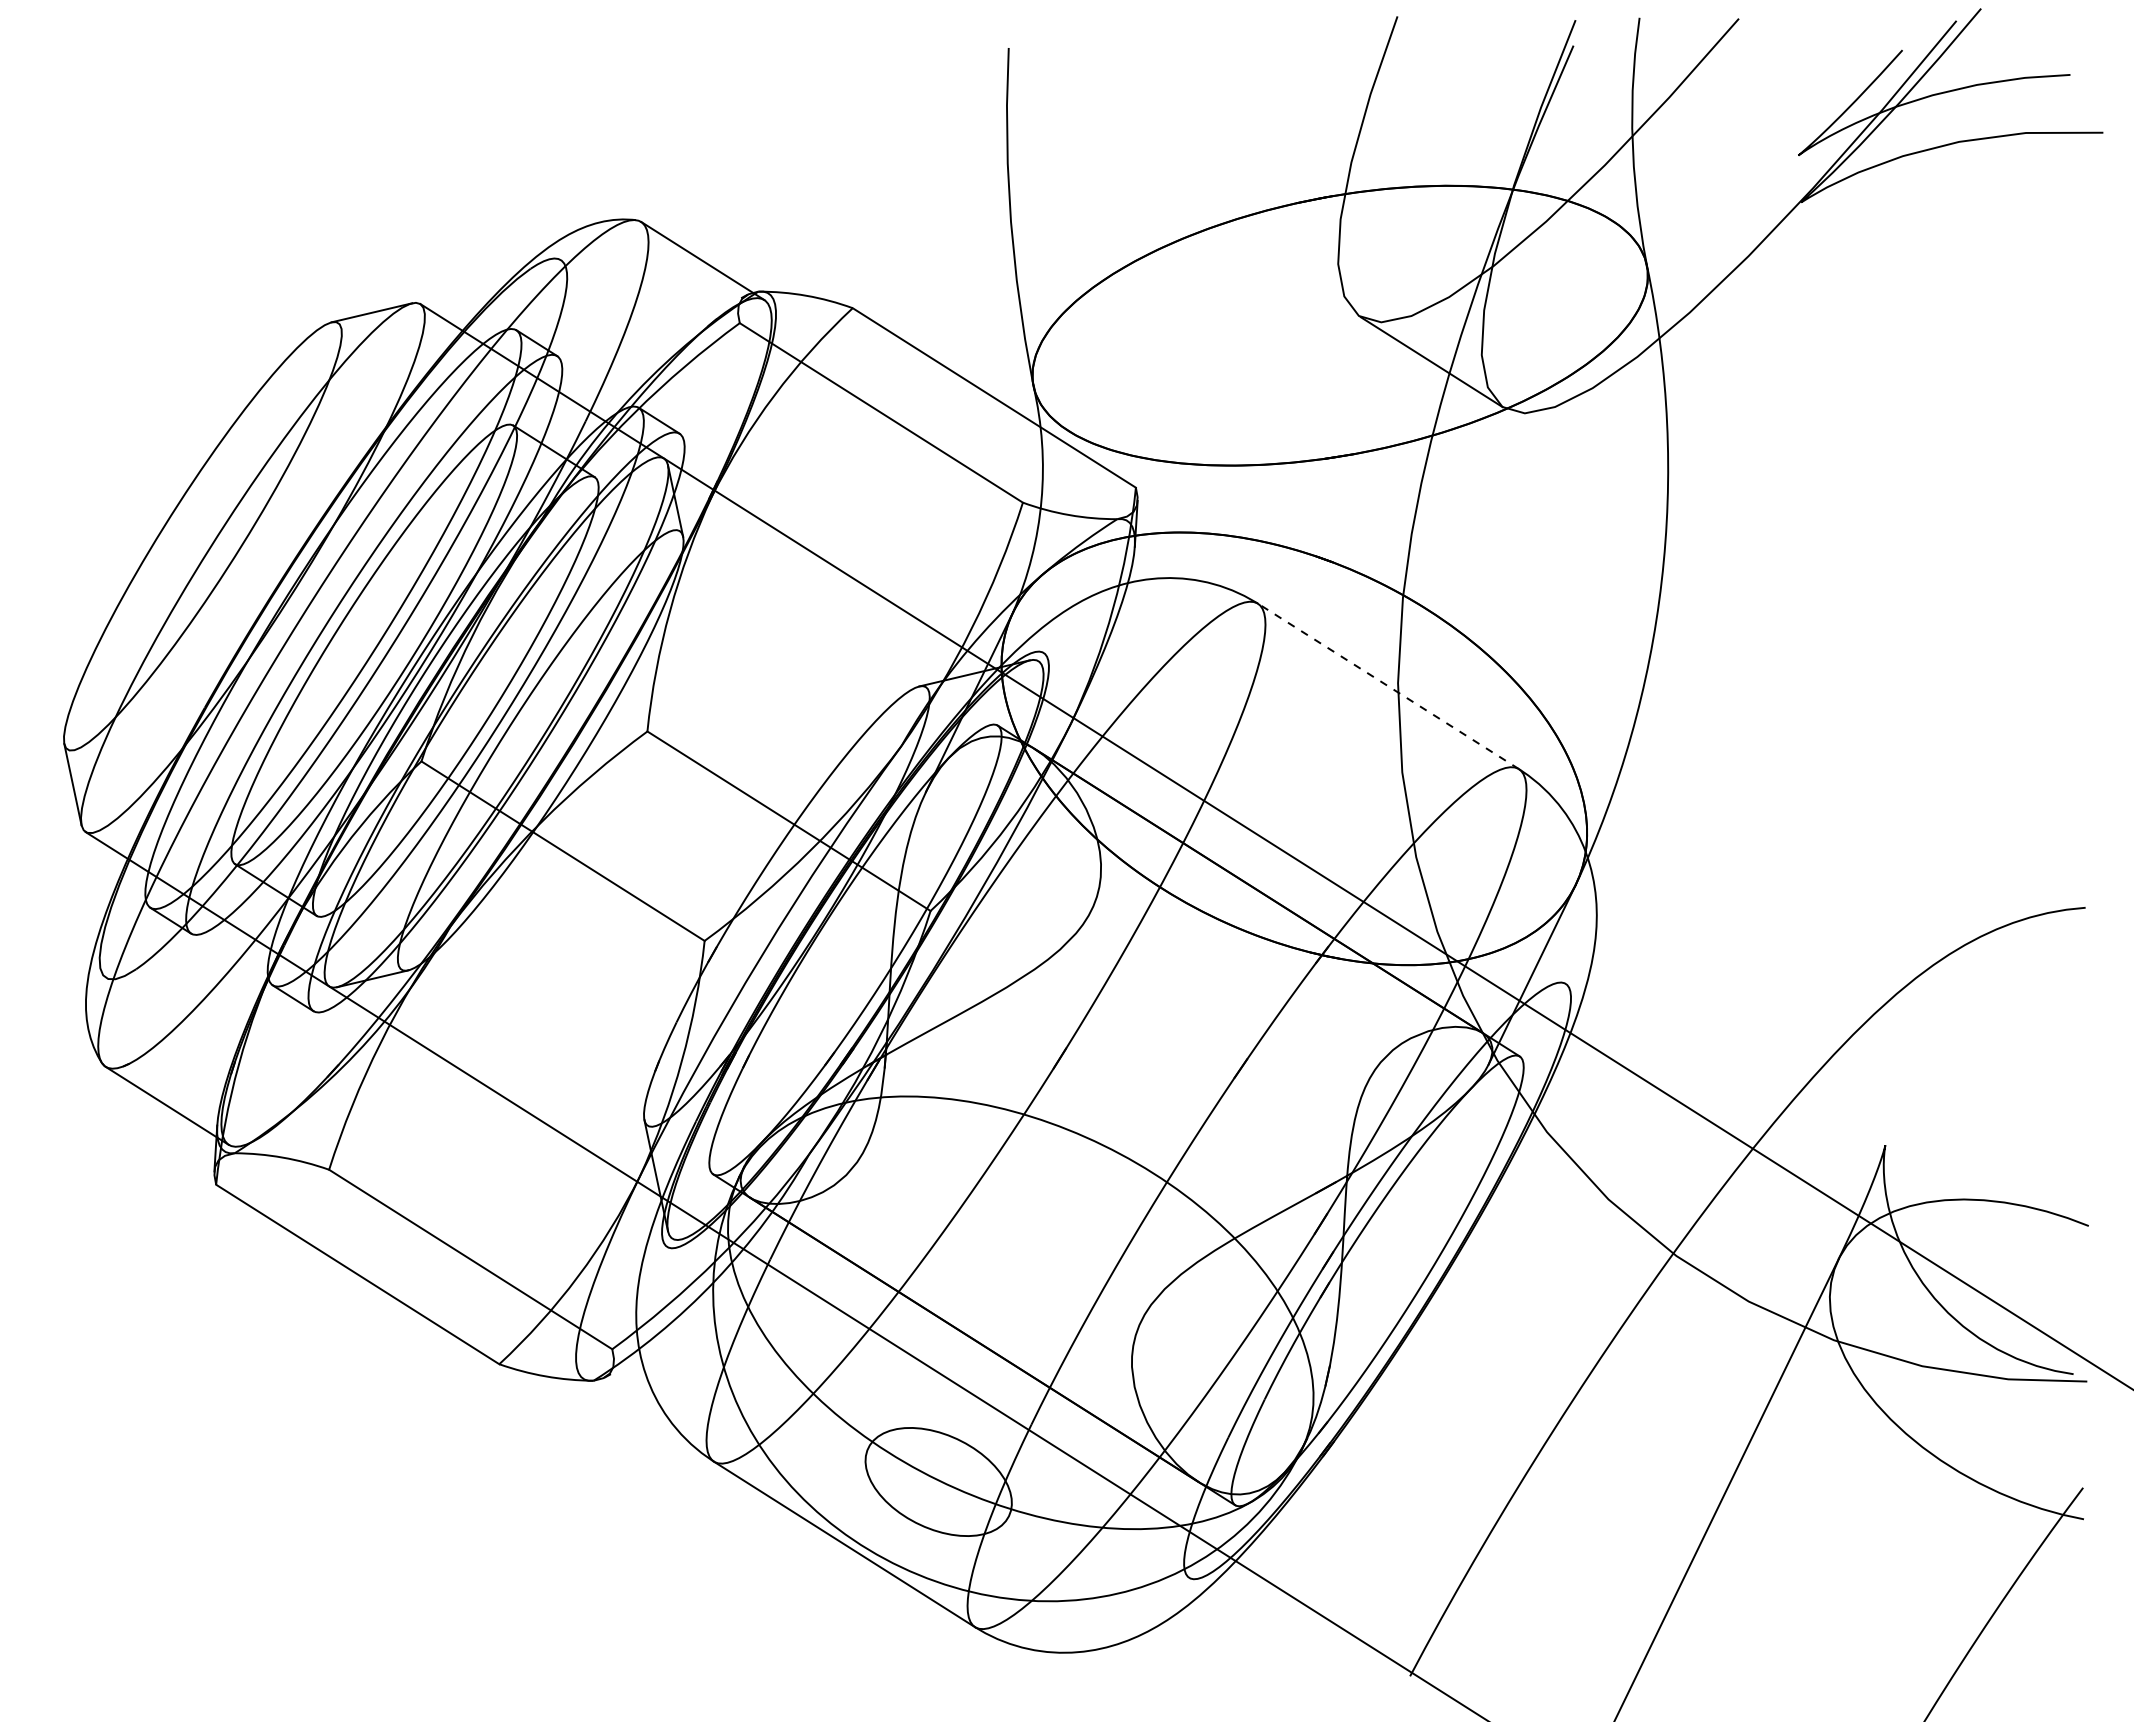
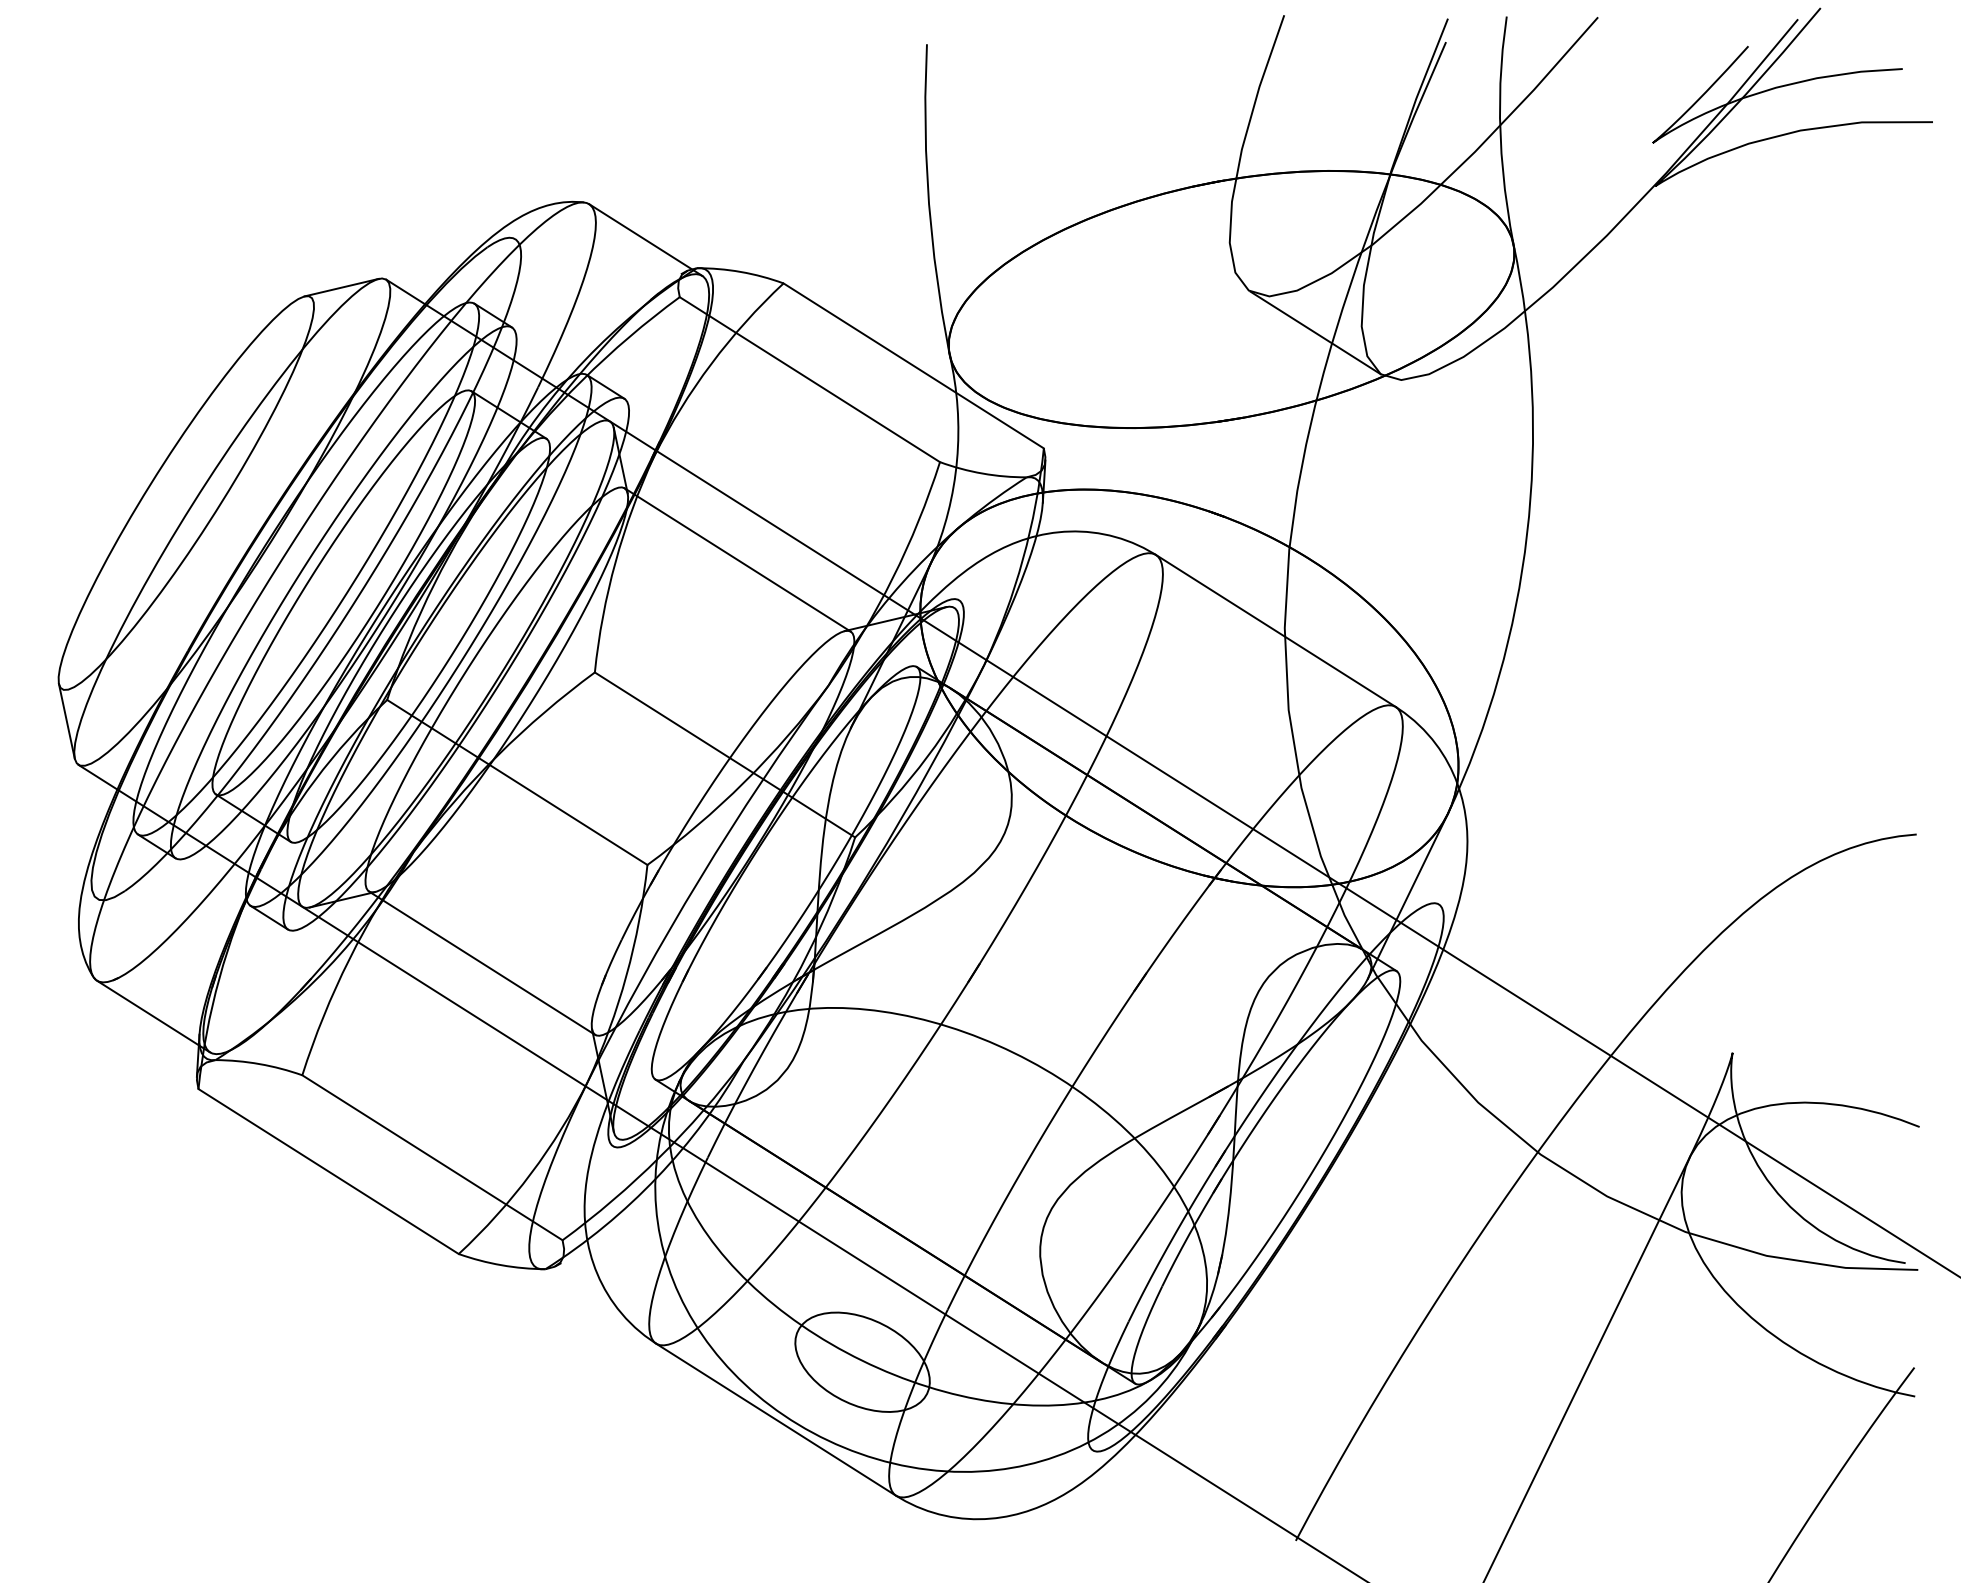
line: (802, 609) -> (737, 560), added
line: (1388, 686) -> (1275, 631), dashed -> solid
line: (524, 1047) -> (481, 962), added

